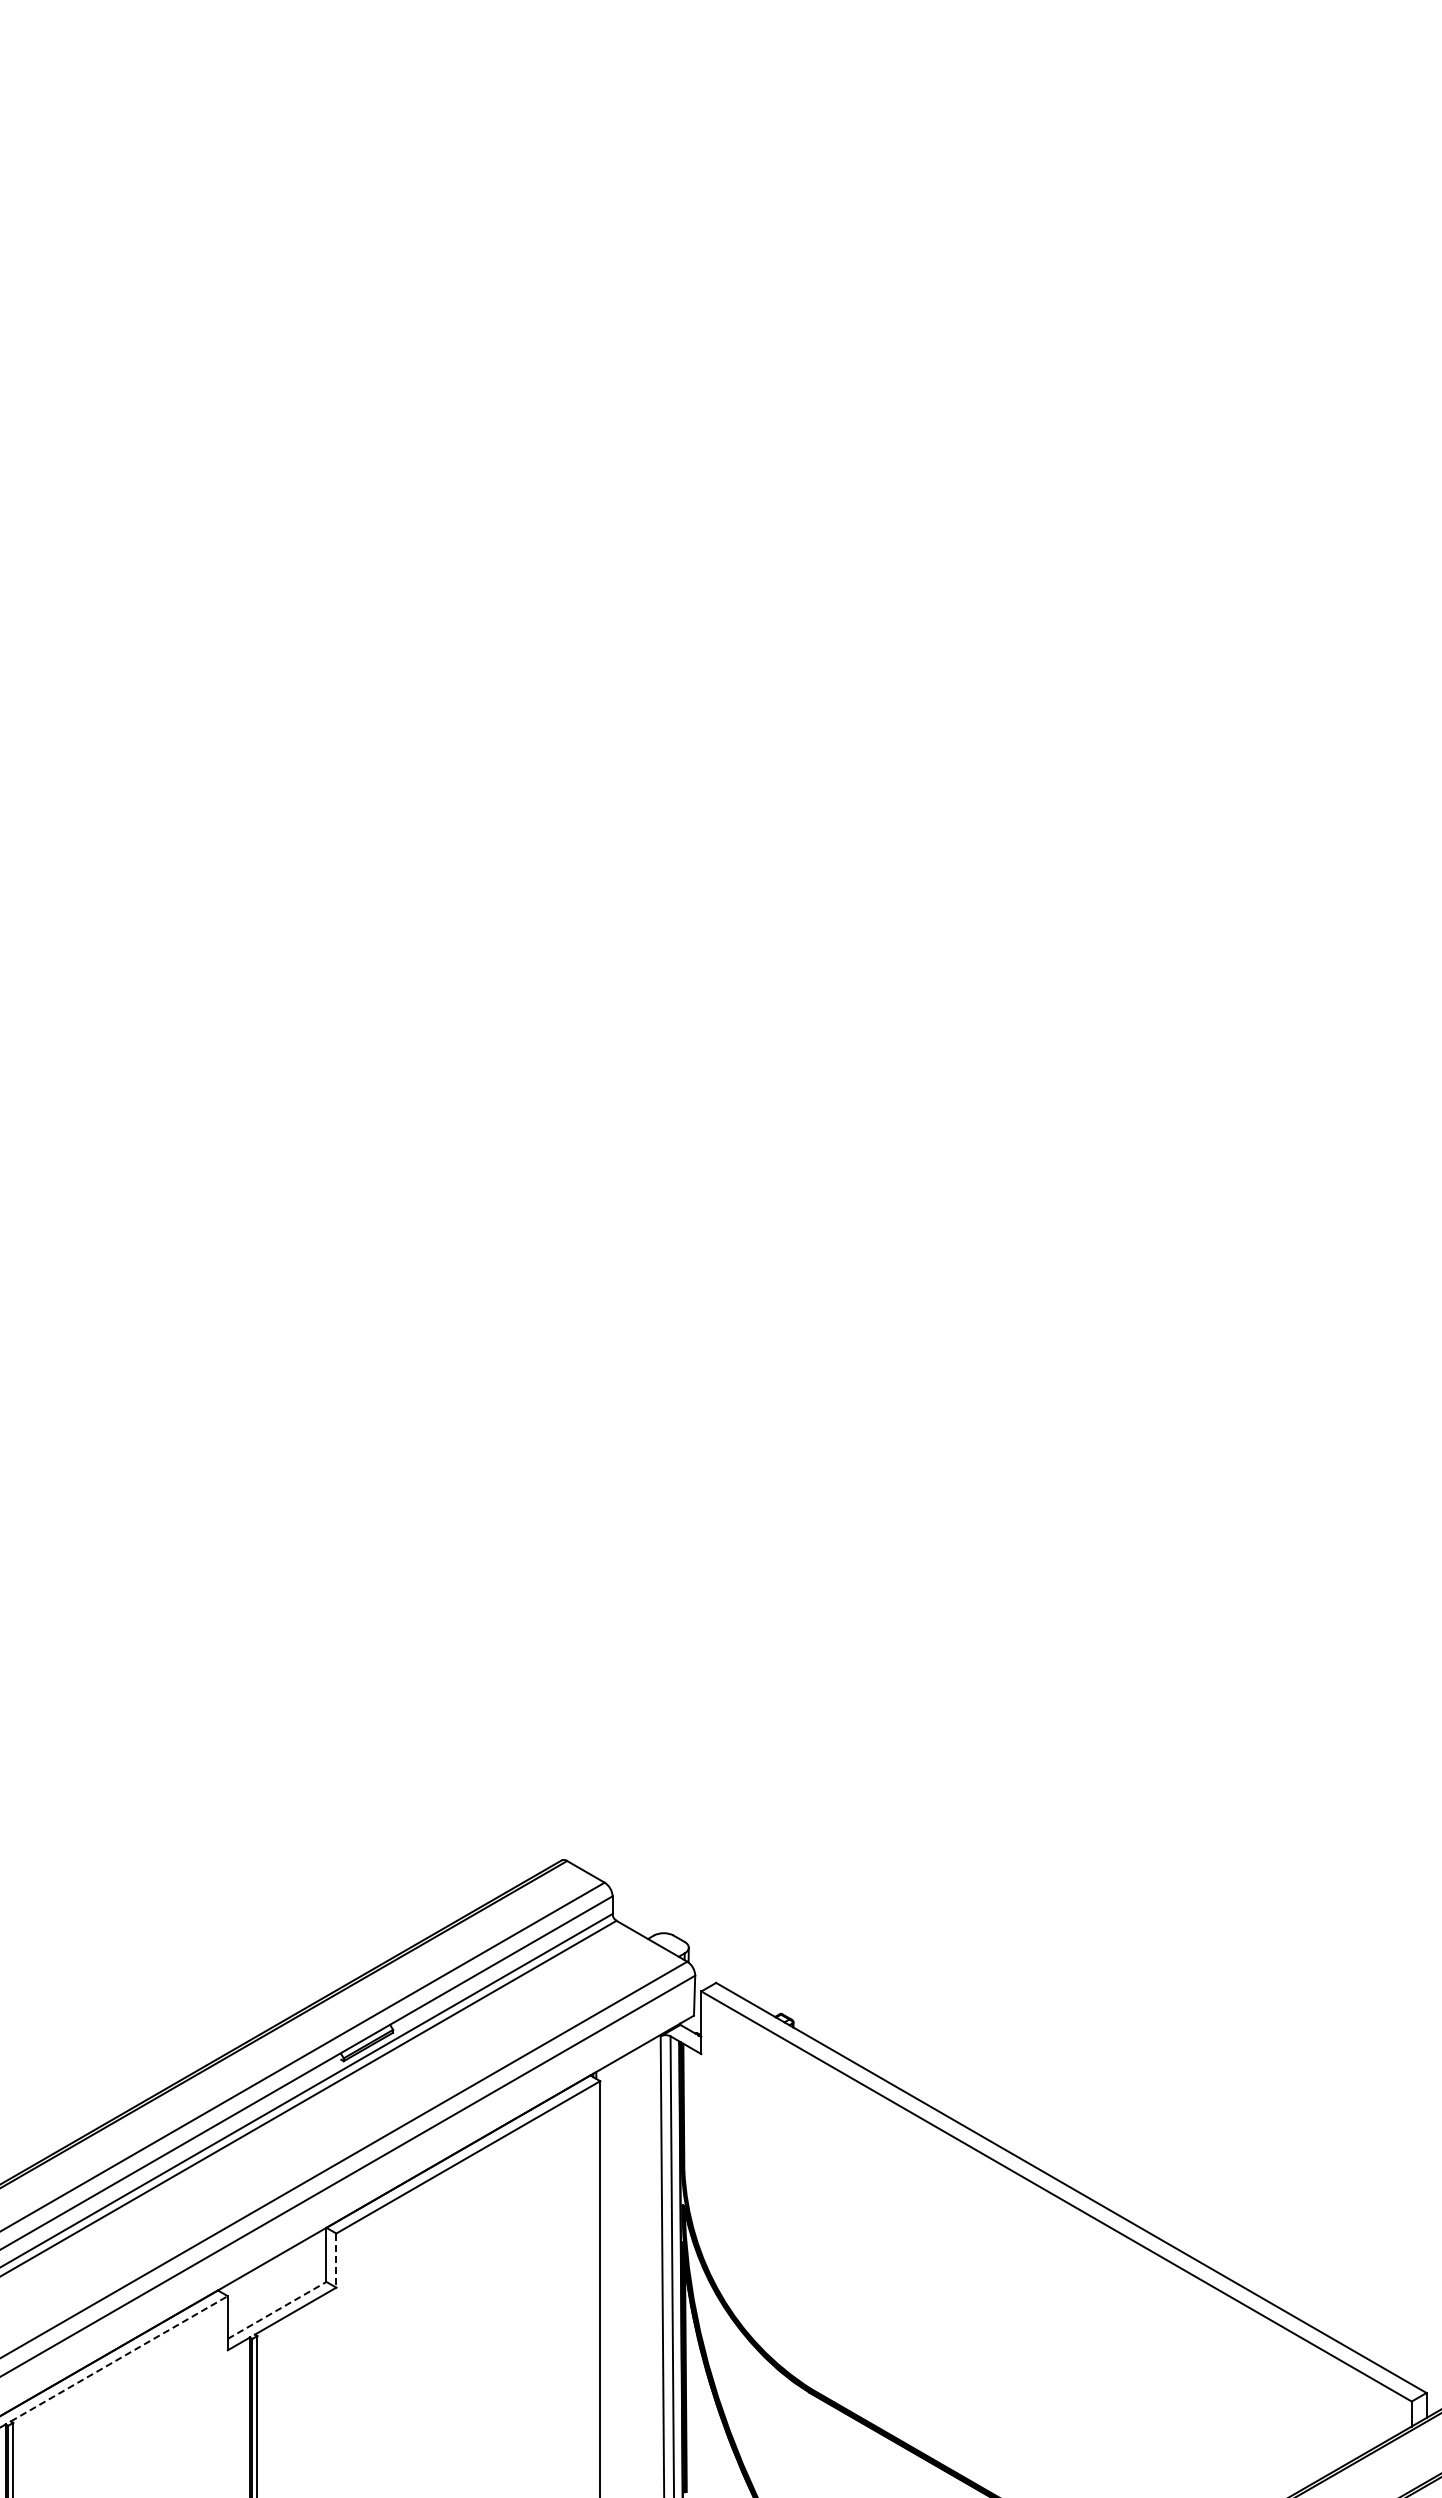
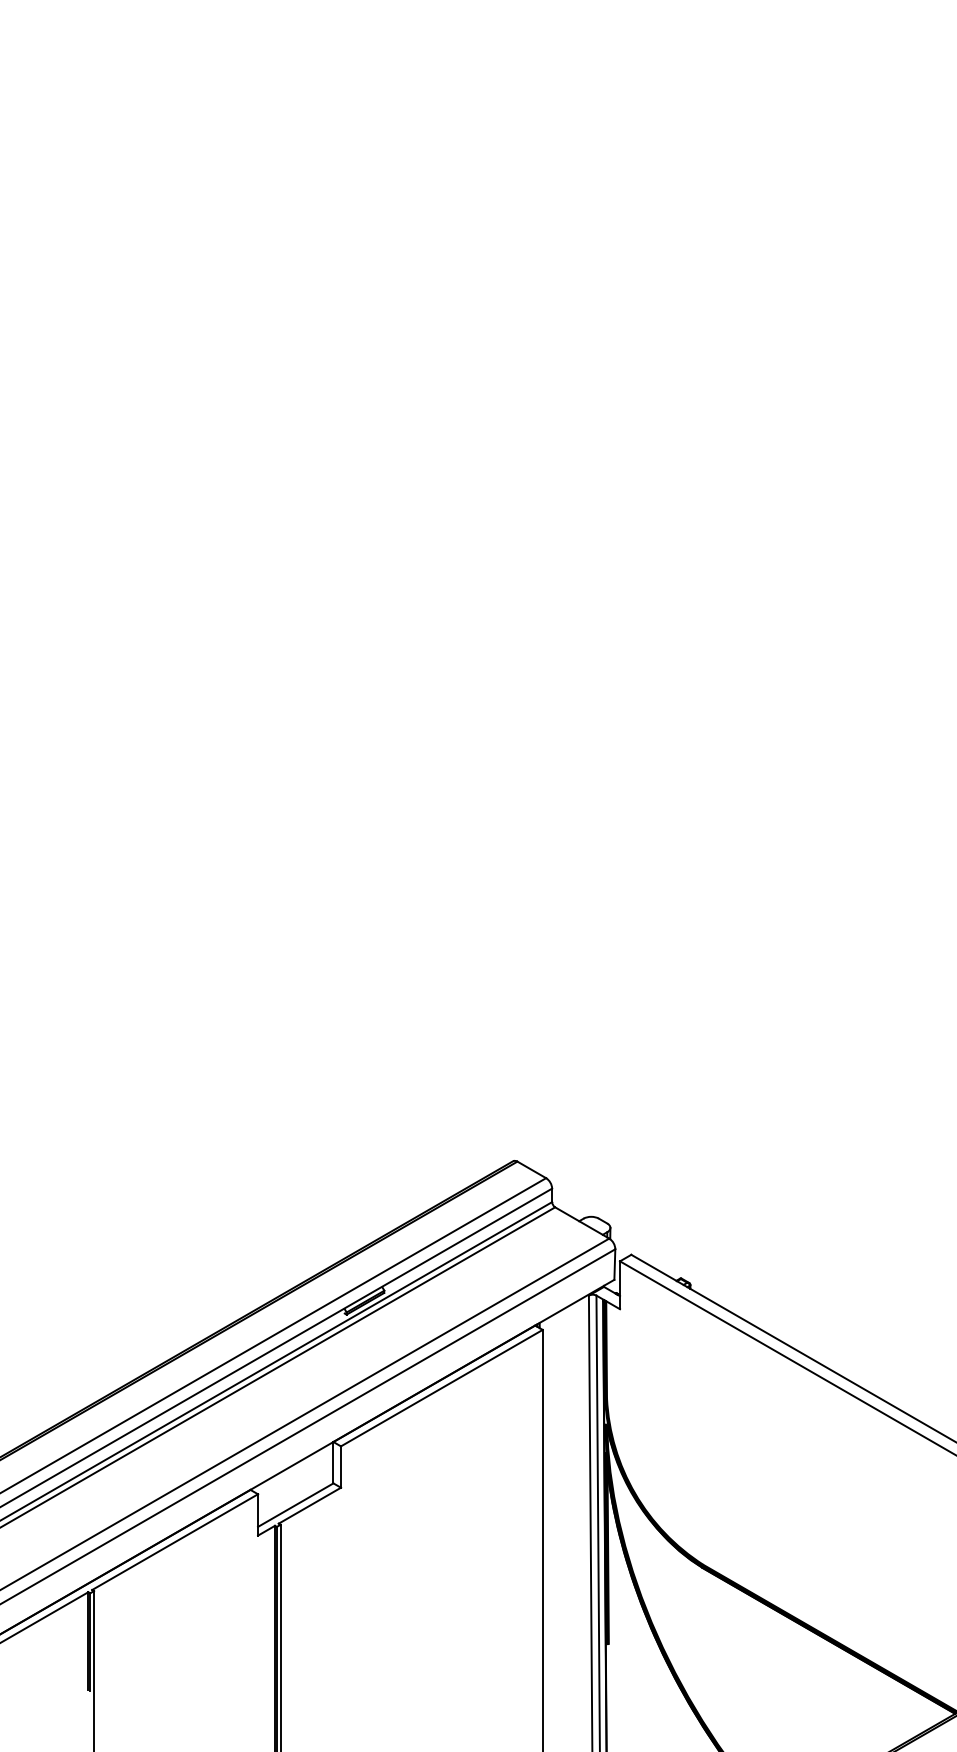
line: (336, 2261) -> (341, 1467), dashed -> solid
line: (277, 2310) -> (296, 1505), dashed -> solid
line: (119, 2358) -> (175, 1541), dashed -> solid

